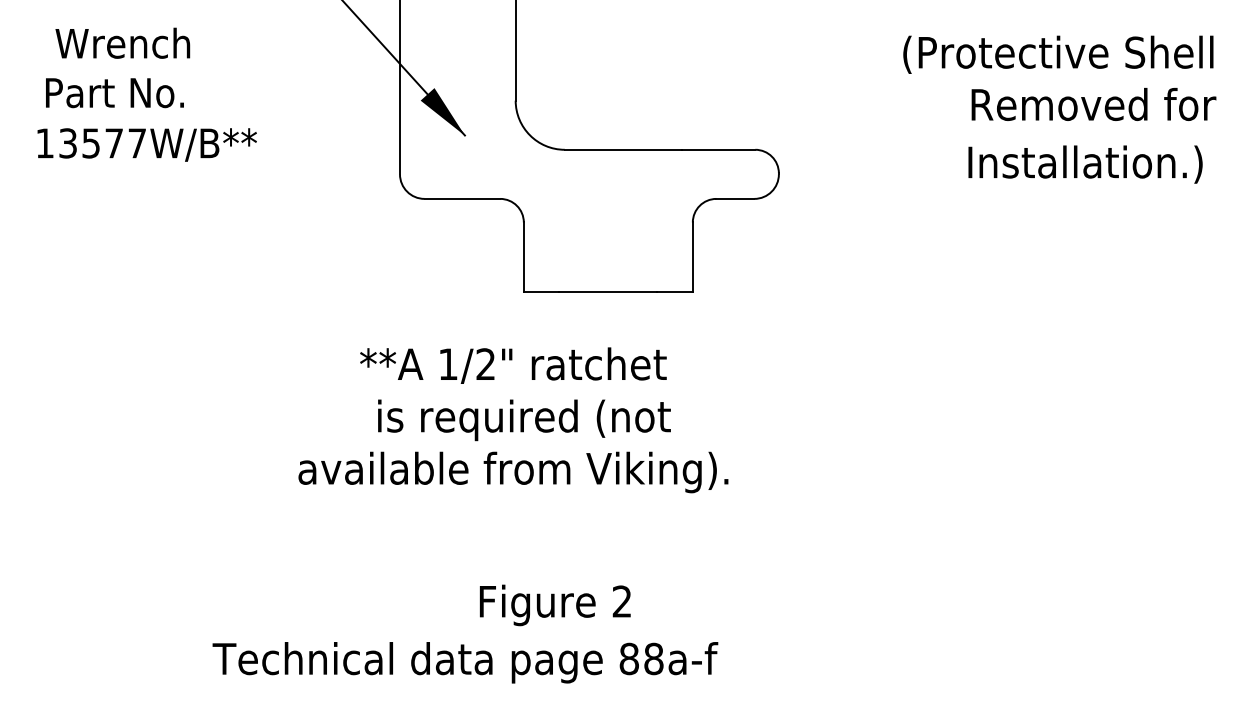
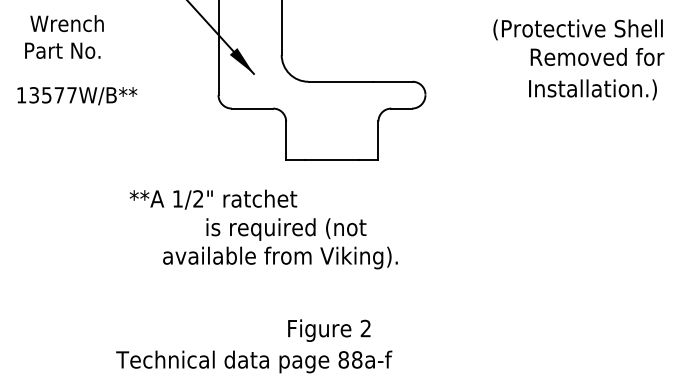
text: (147, 145) -> (77, 96), moved
text: (513, 365) -> (213, 199), moved
text: (555, 605) -> (329, 330), moved

